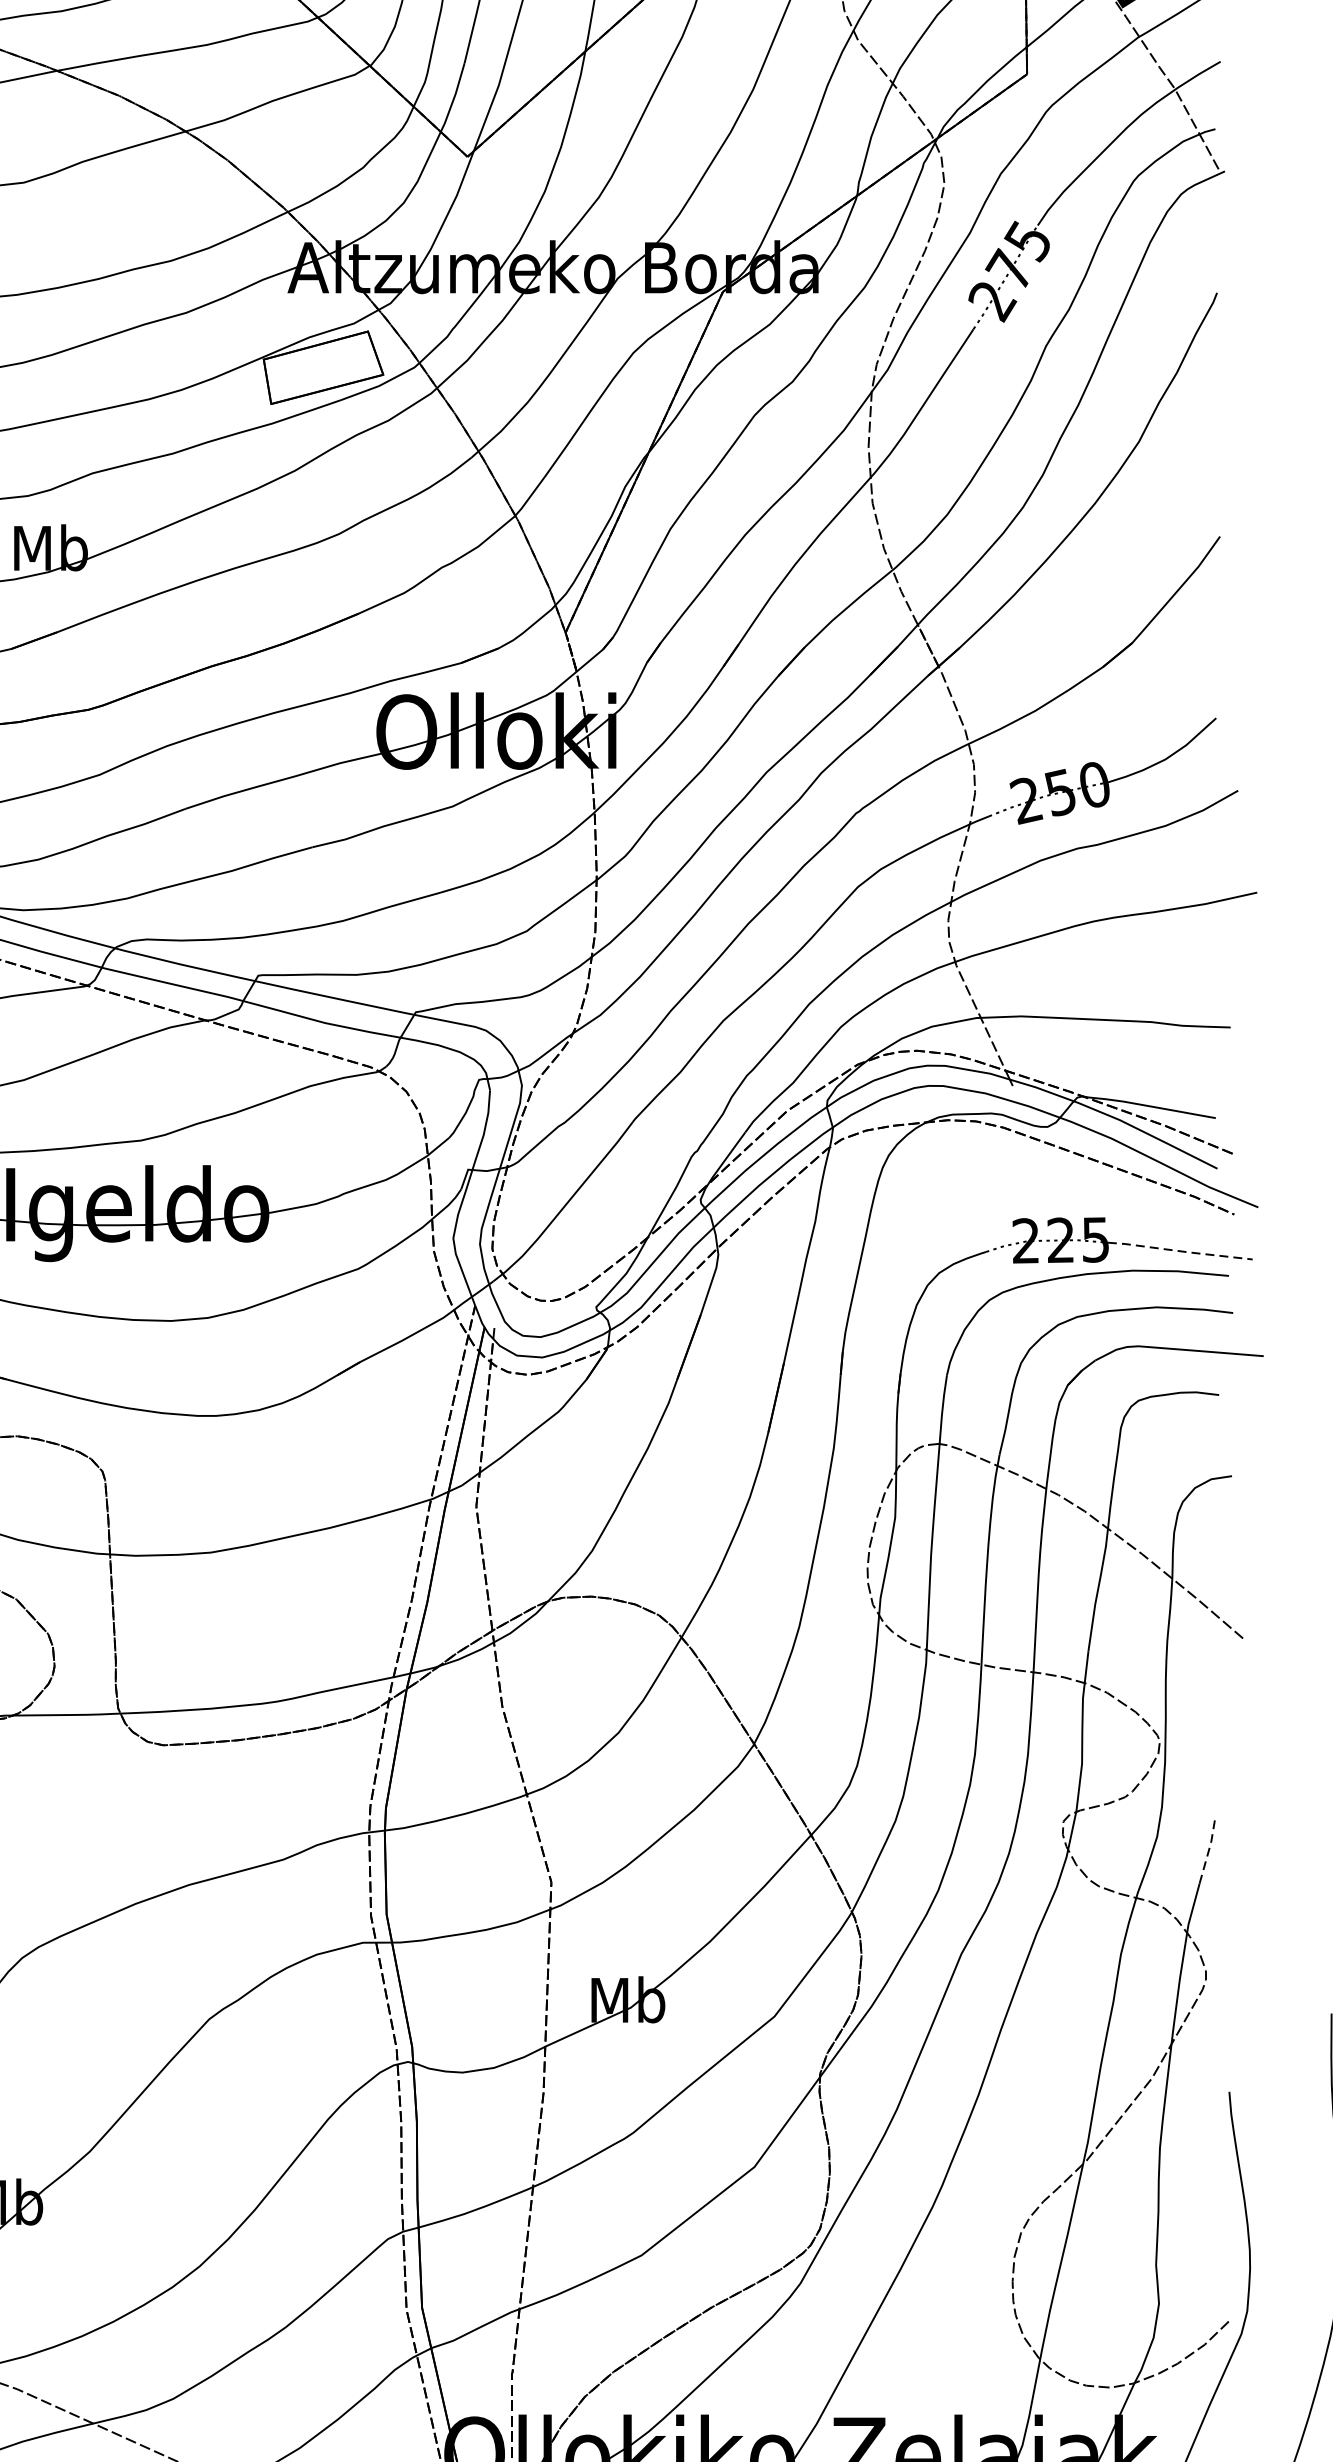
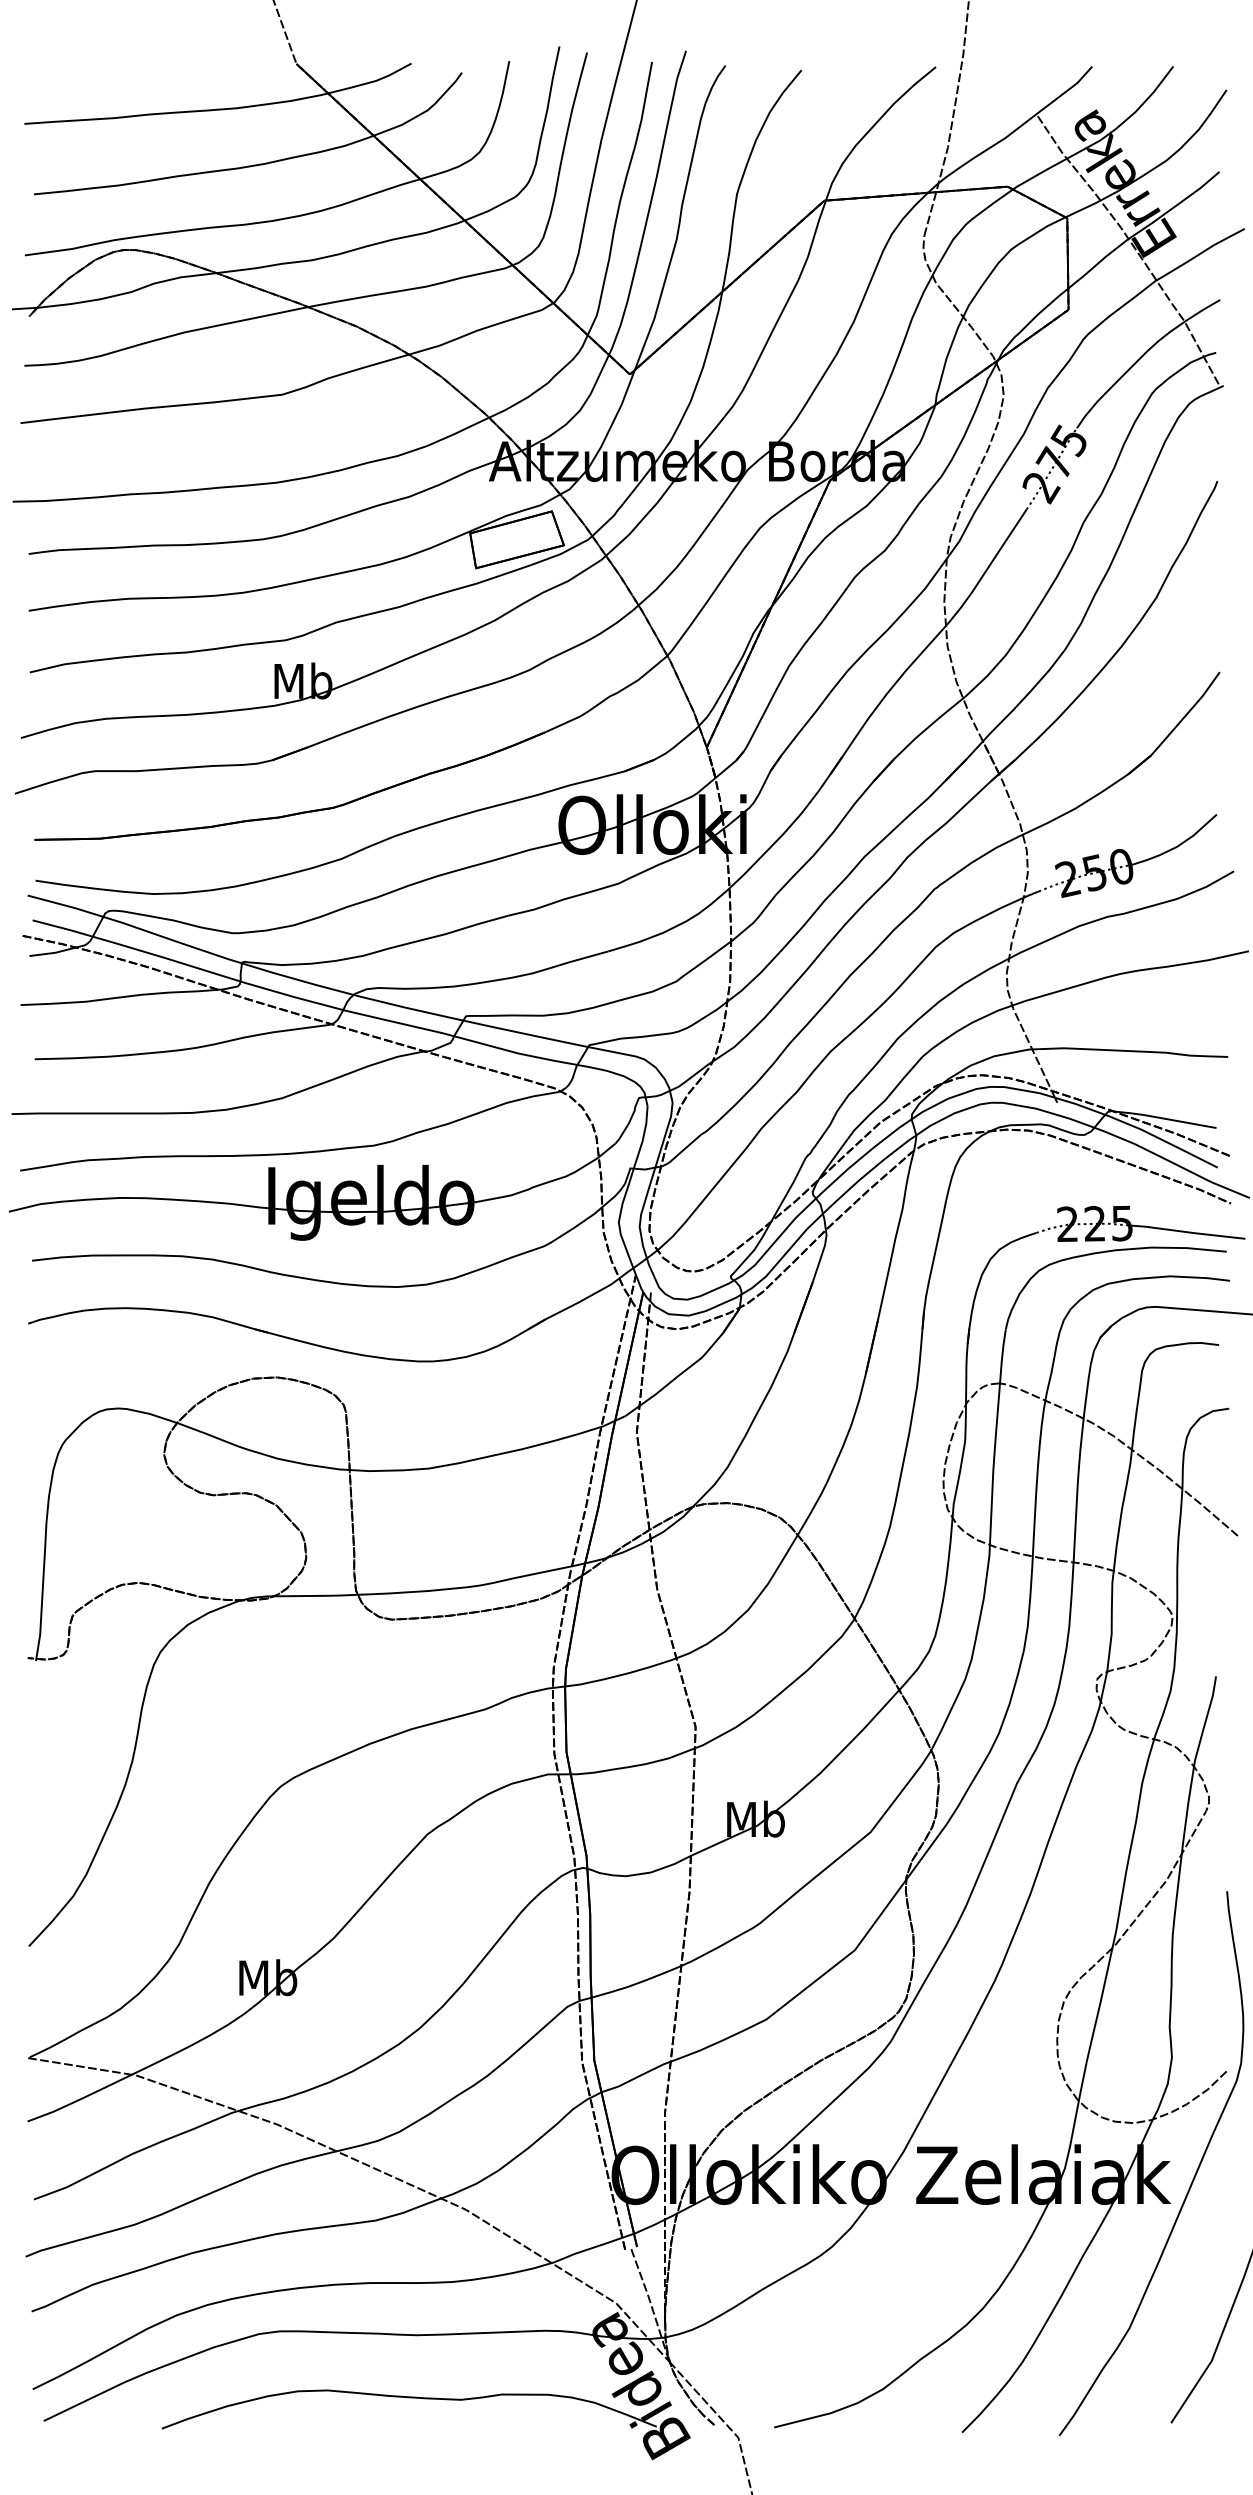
line: (1180, 1251) -> (1188, 1232), dashed -> solid
line: (1209, 1849) -> (1211, 1701), dashed -> solid

